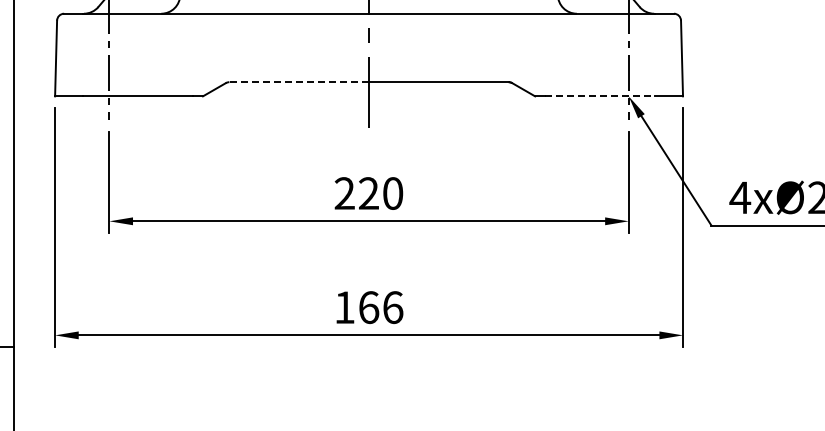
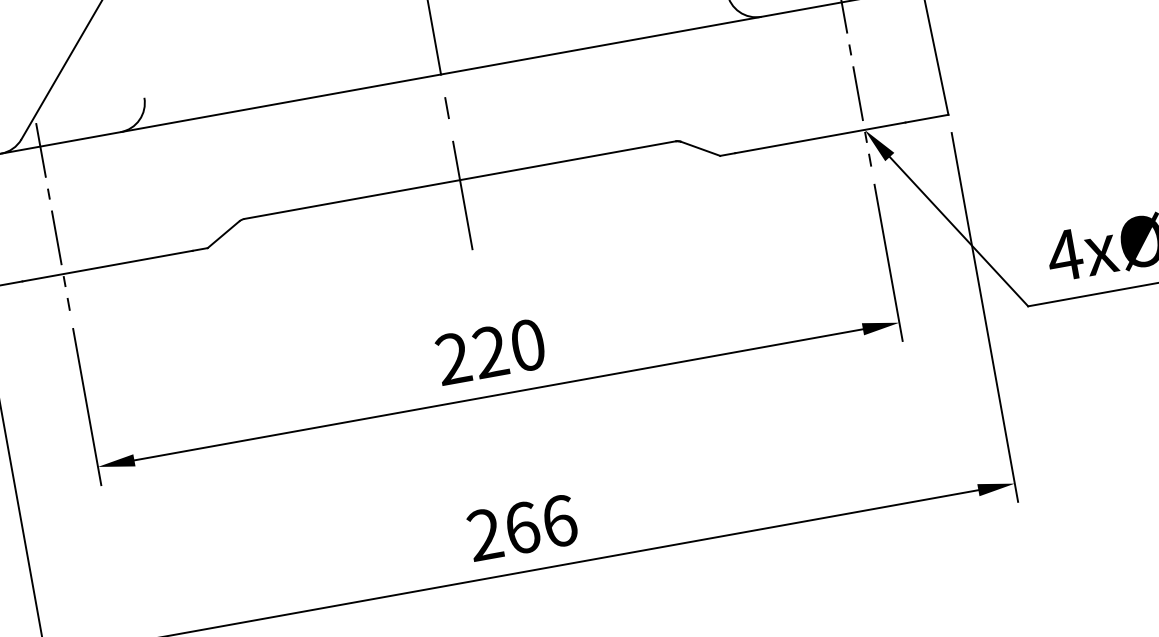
line: (299, 82) -> (352, 199), dashed -> solid
line: (600, 96) -> (821, 137), dashed -> solid
text: (344, 307) -> (484, 534), 166 -> 266

